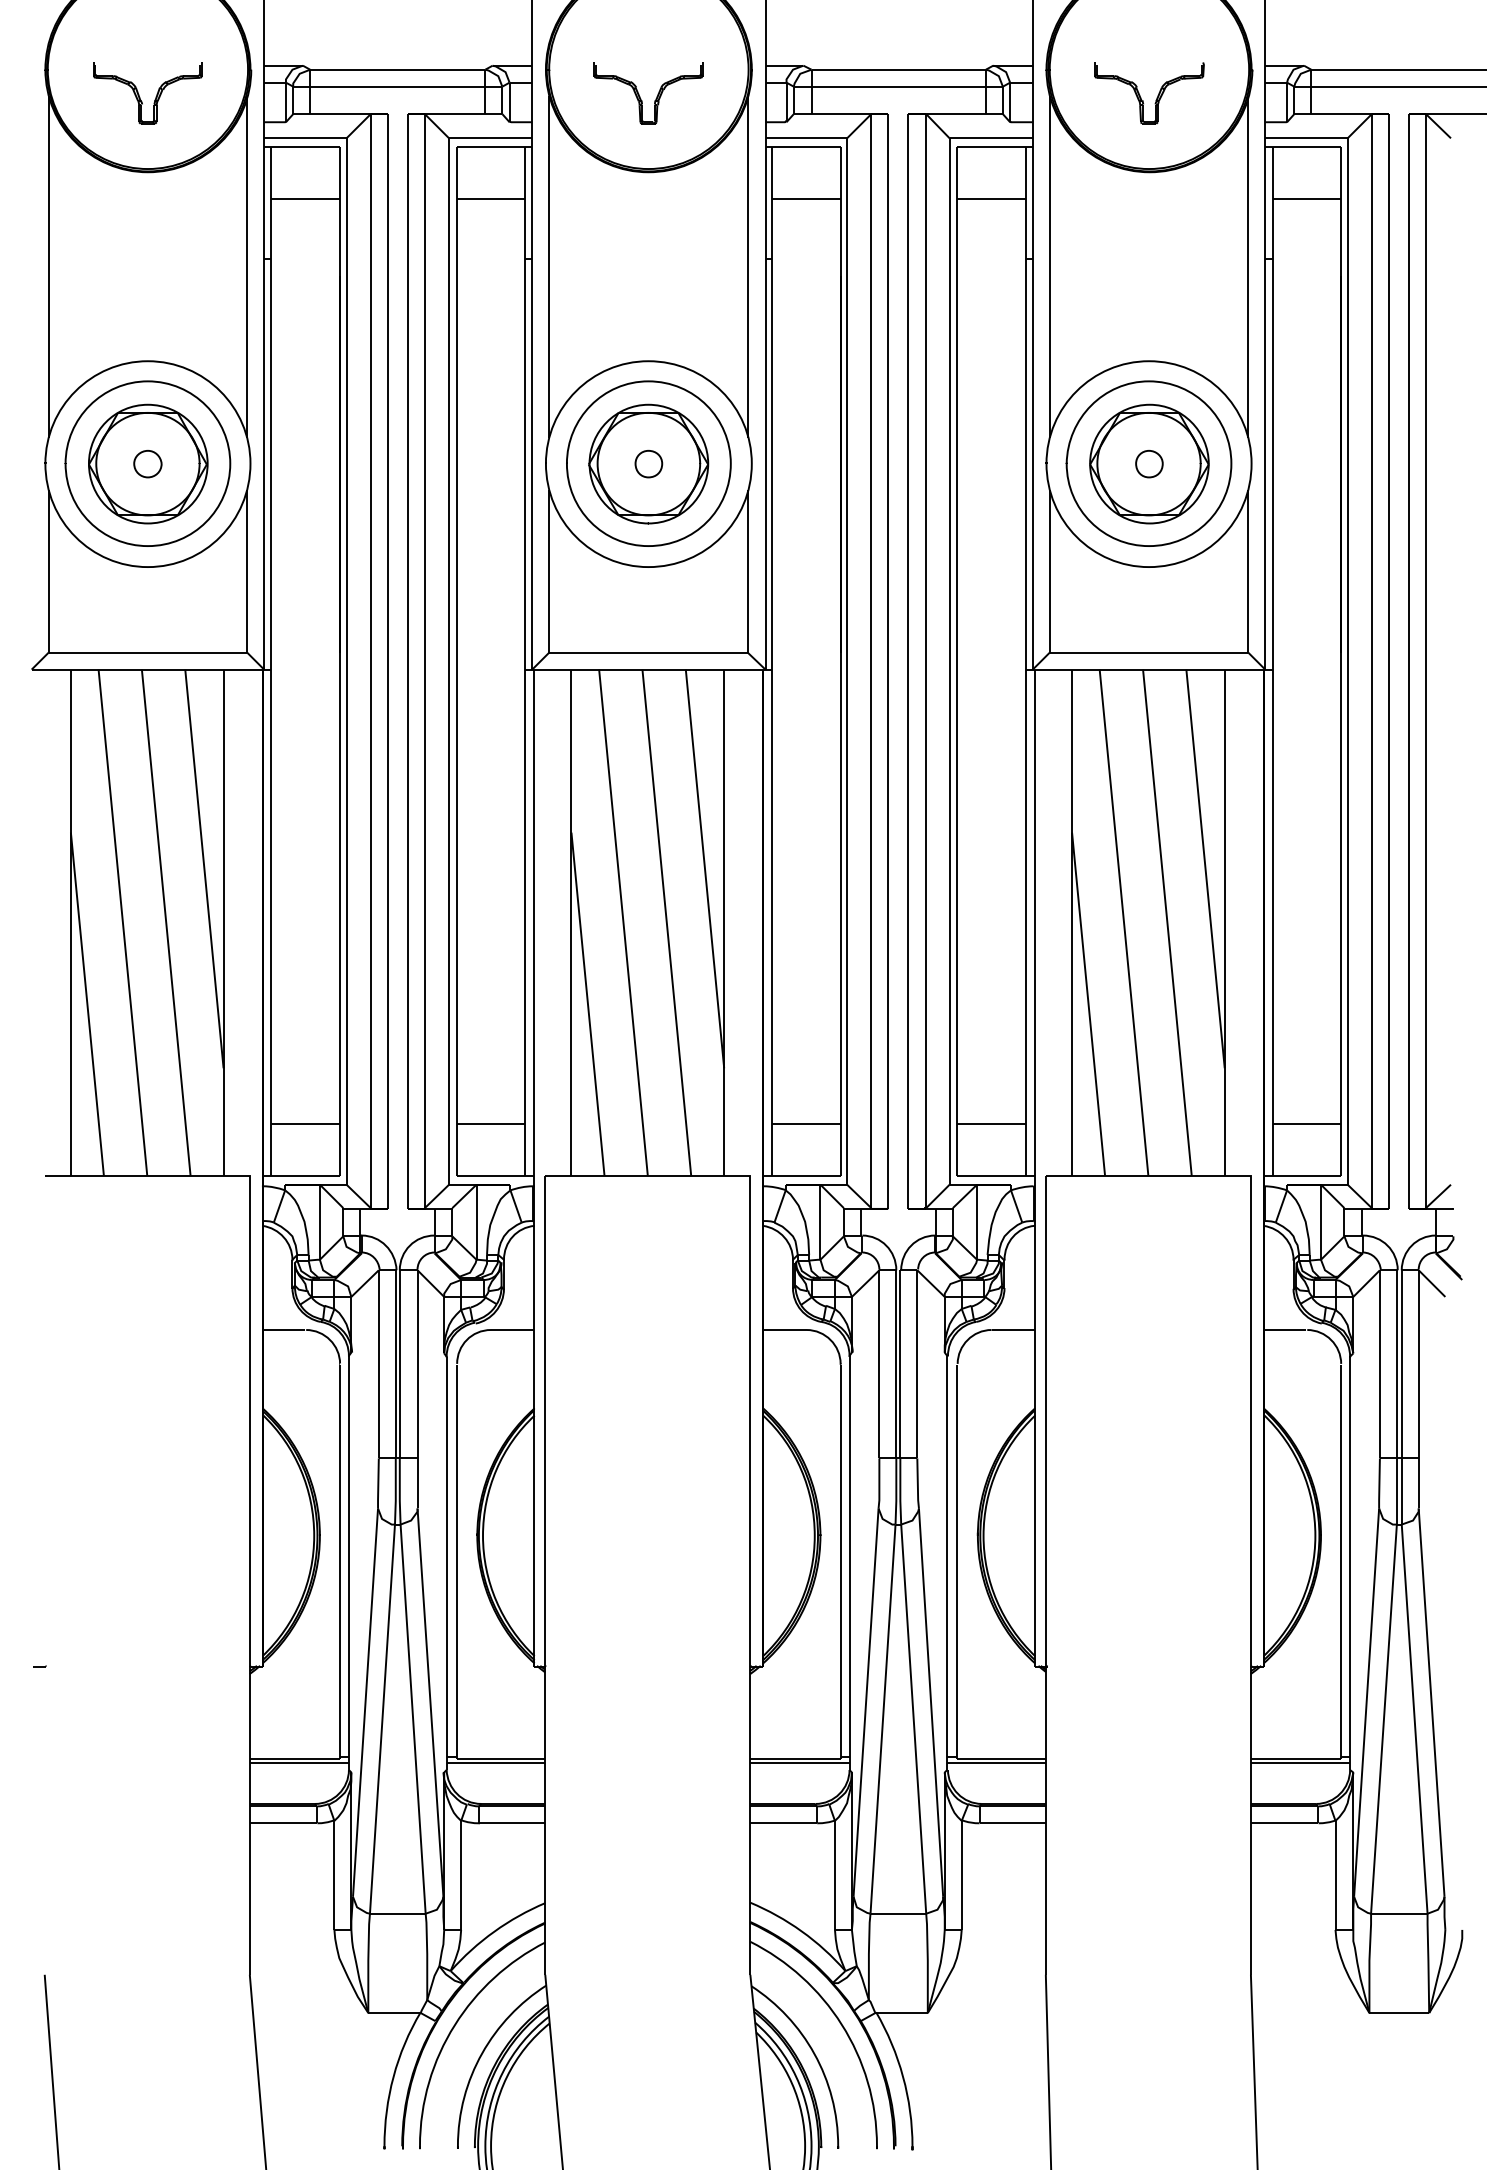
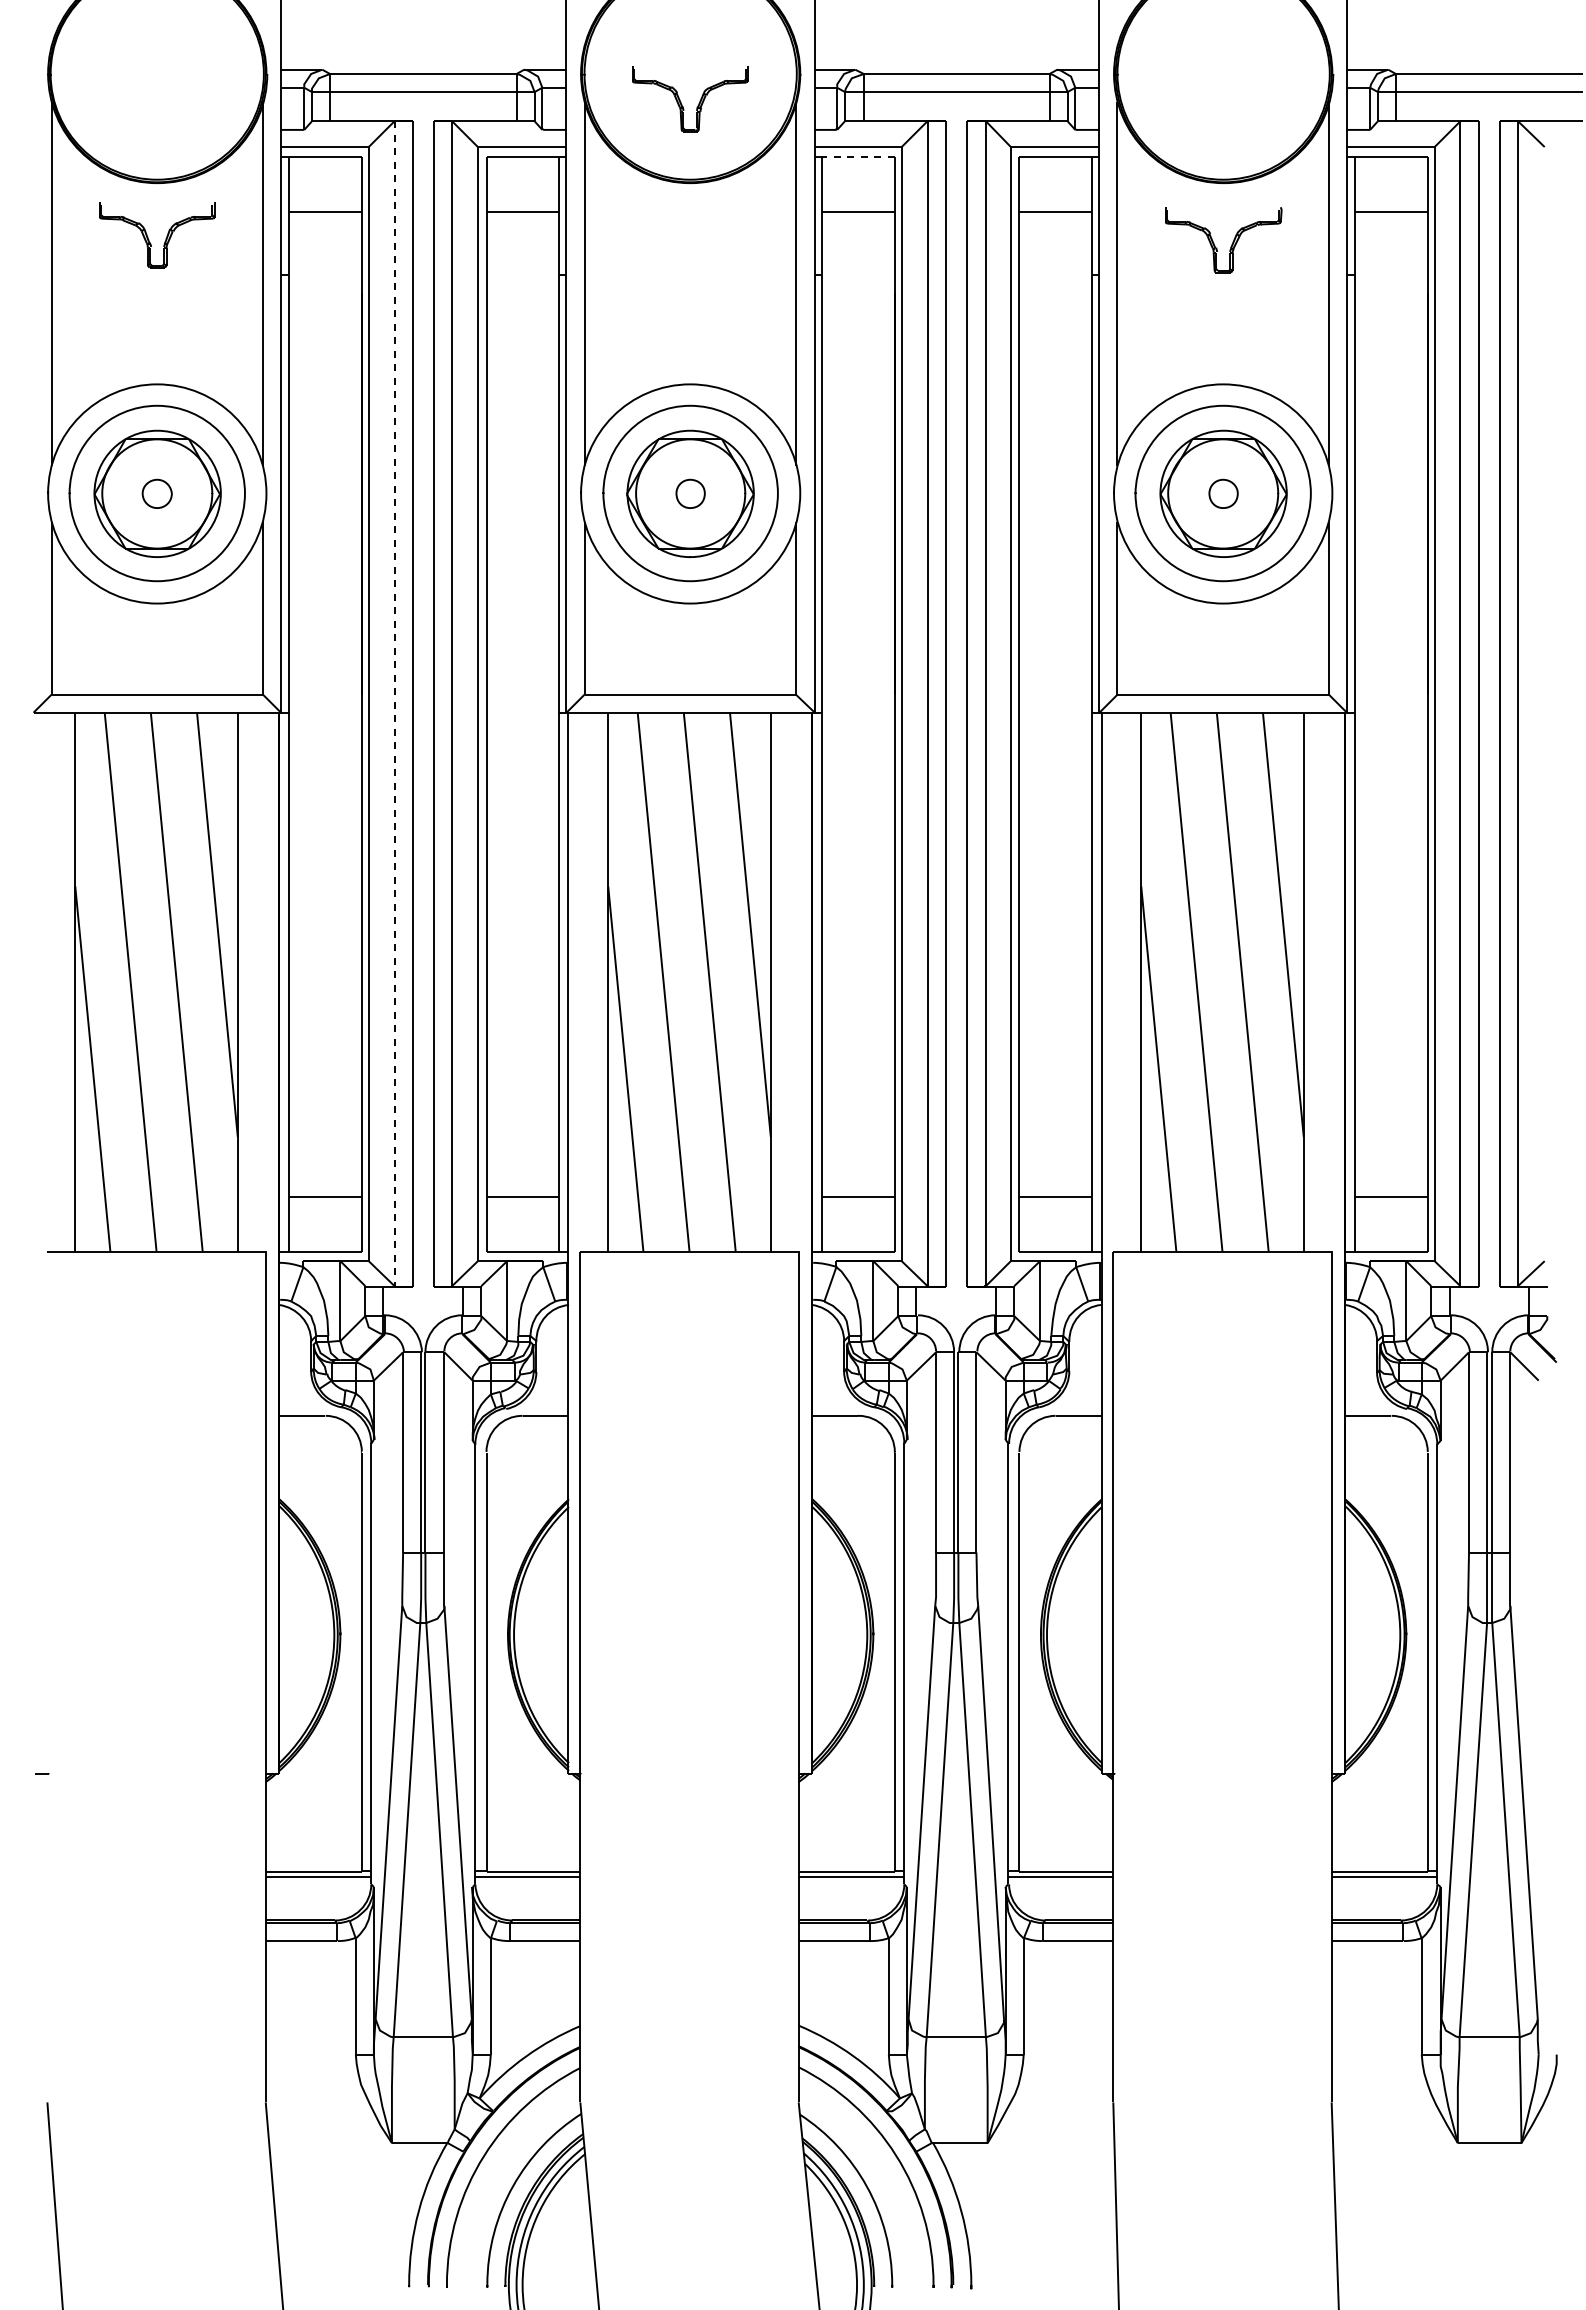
part: (155, 96) -> (165, 238), moved
part: (1156, 97) -> (1231, 244), moved
line: (805, 147) -> (857, 156), solid -> dashed
line: (370, 661) -> (394, 704), solid -> dashed

